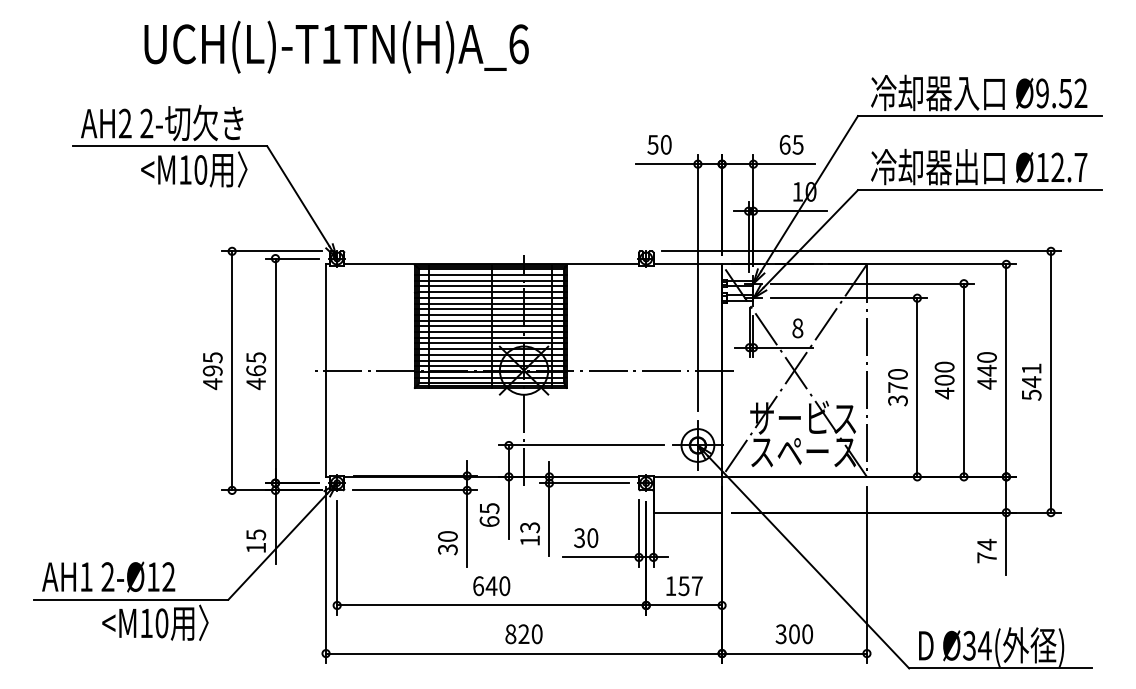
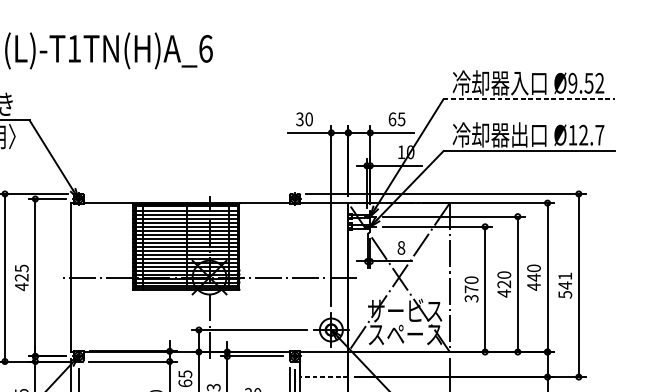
line: (979, 116) -> (528, 99), solid -> dashed
text: (653, 144) -> (300, 119), 50 -> 30
text: (256, 370) -> (22, 277), 465 -> 425
text: (944, 379) -> (504, 283), 400 -> 420
line: (687, 512) -> (324, 376), solid -> dashed

